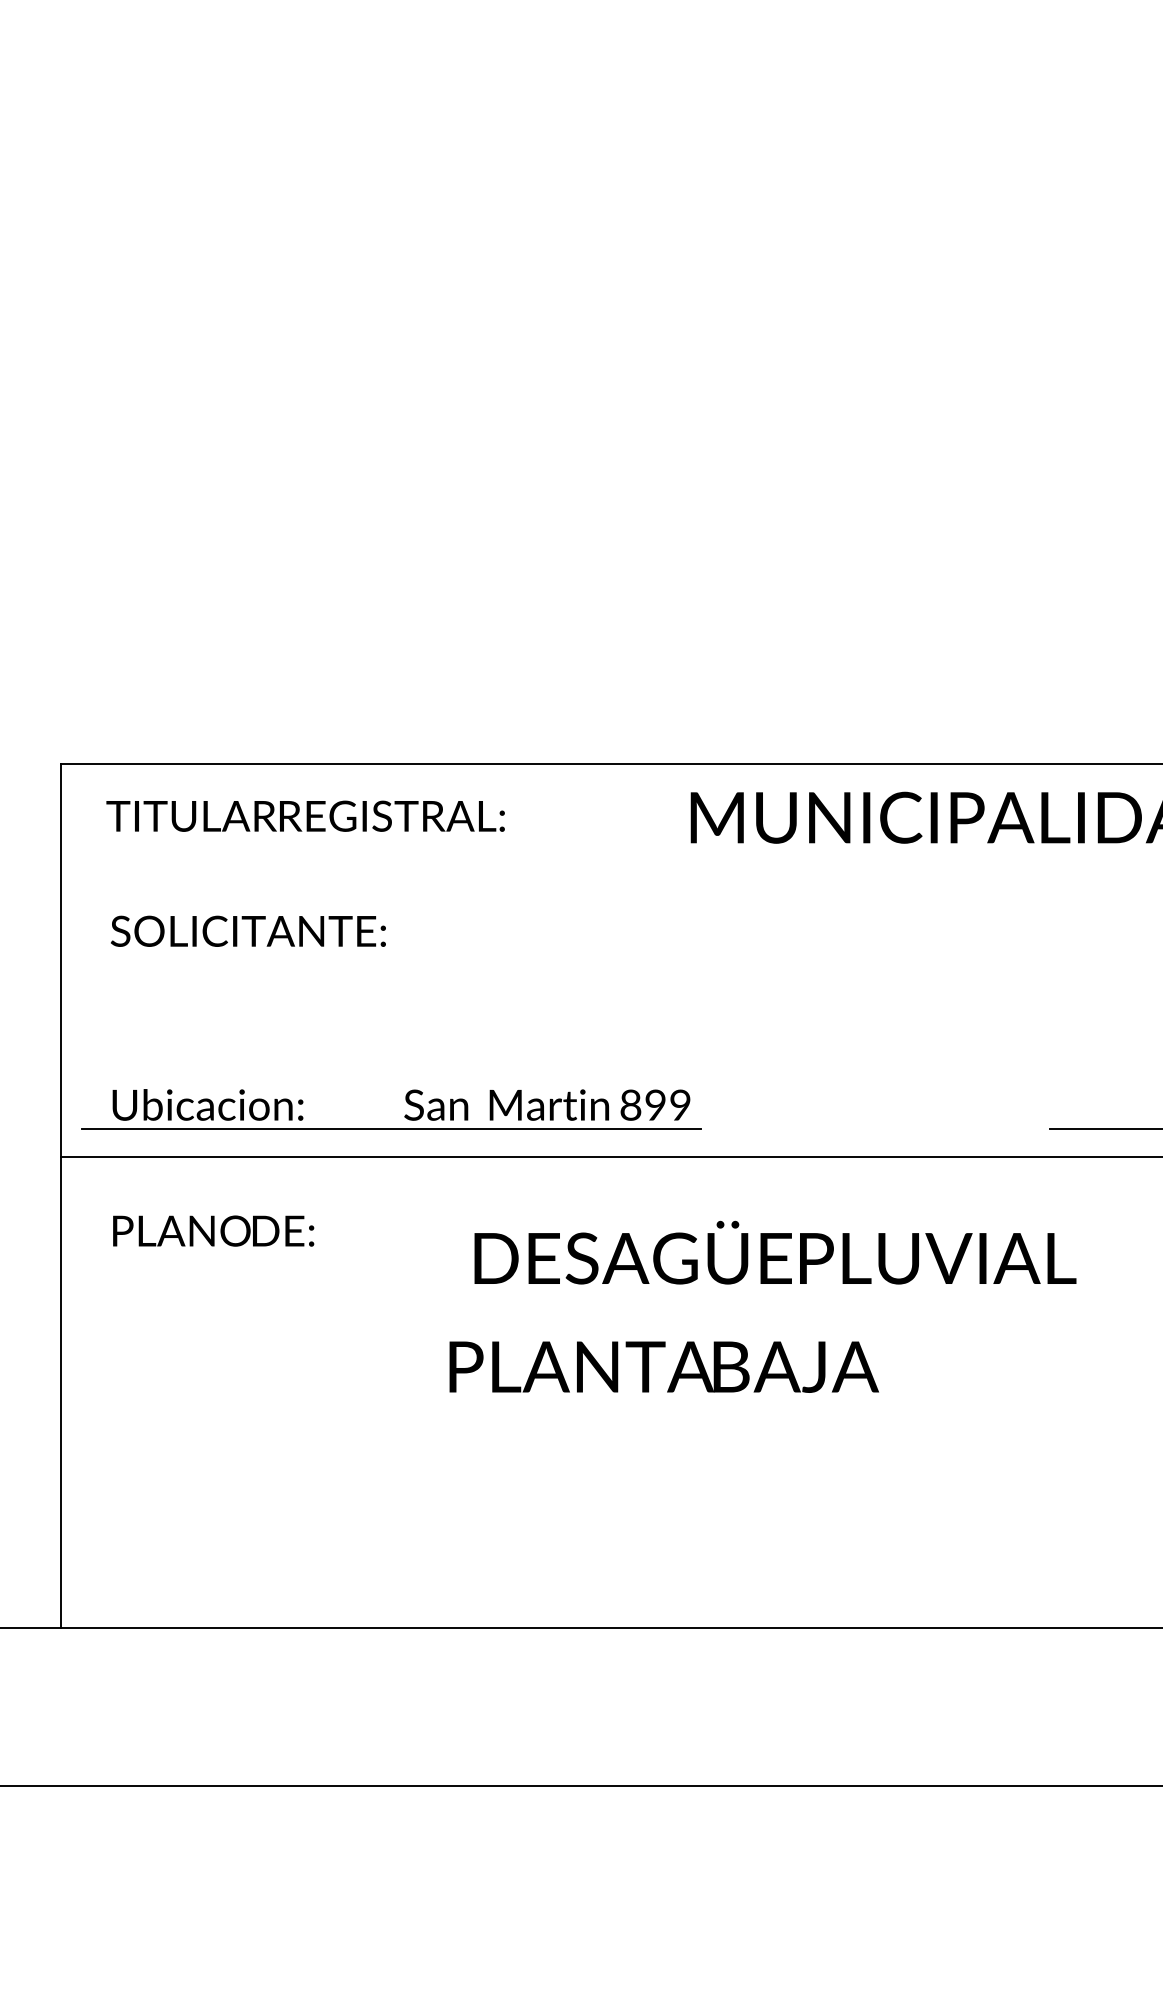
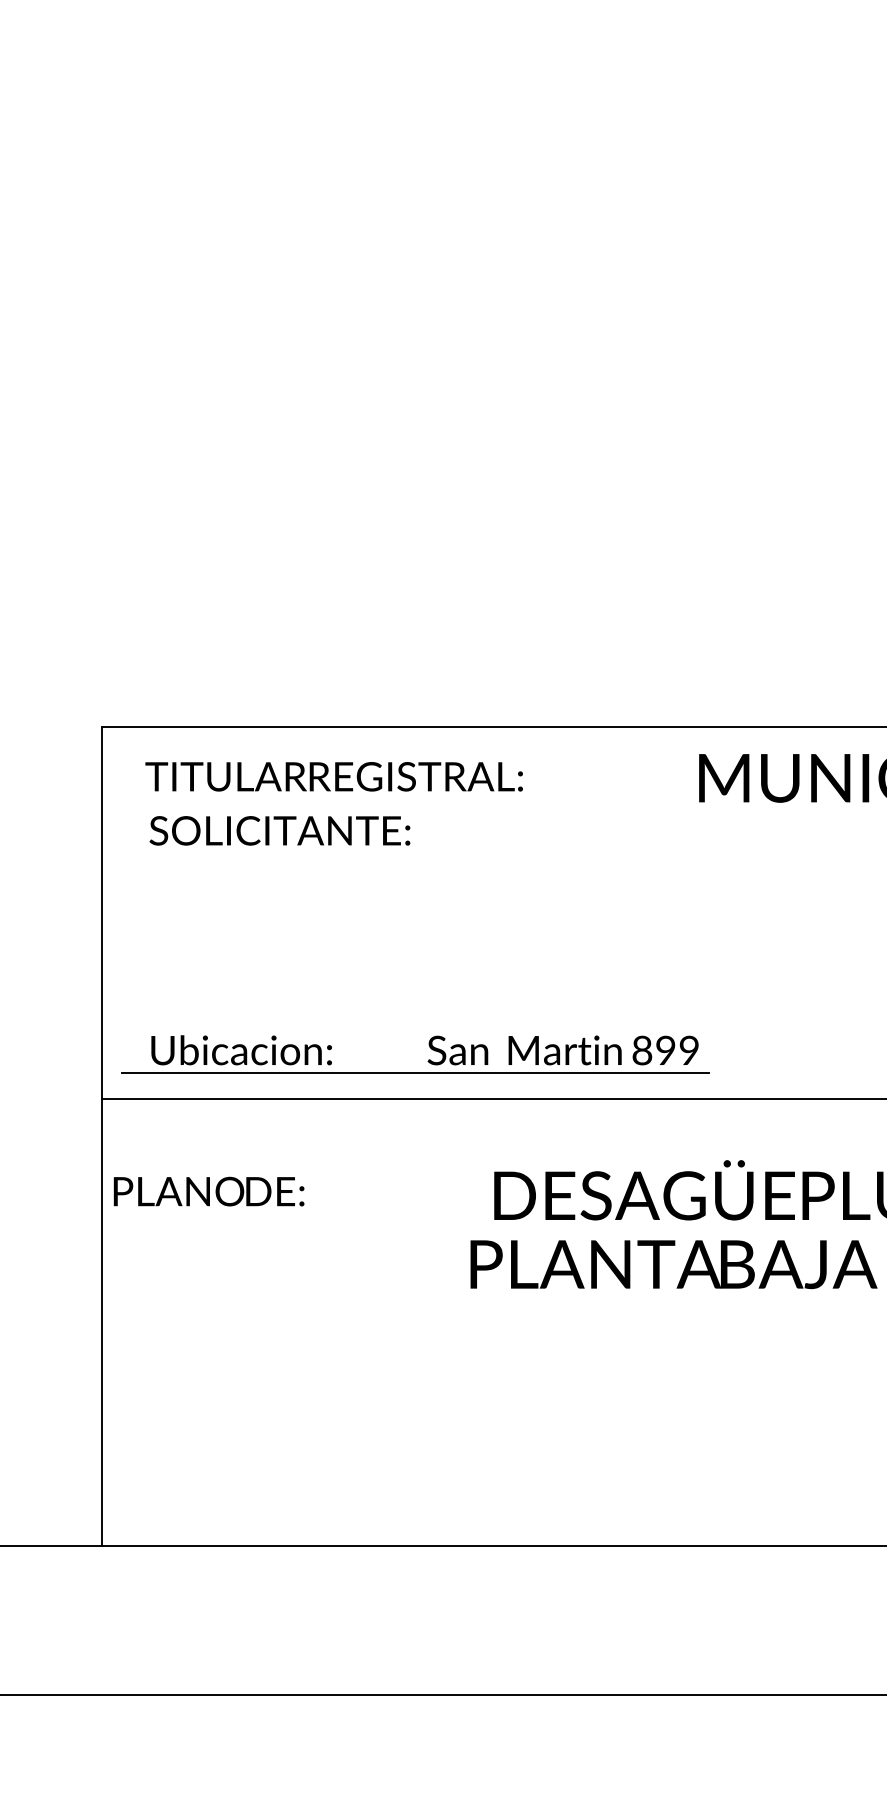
text: (248, 930) -> (280, 830), moved
text: (213, 1230) -> (208, 1191), moved
text: (663, 1366) -> (673, 1264), moved

